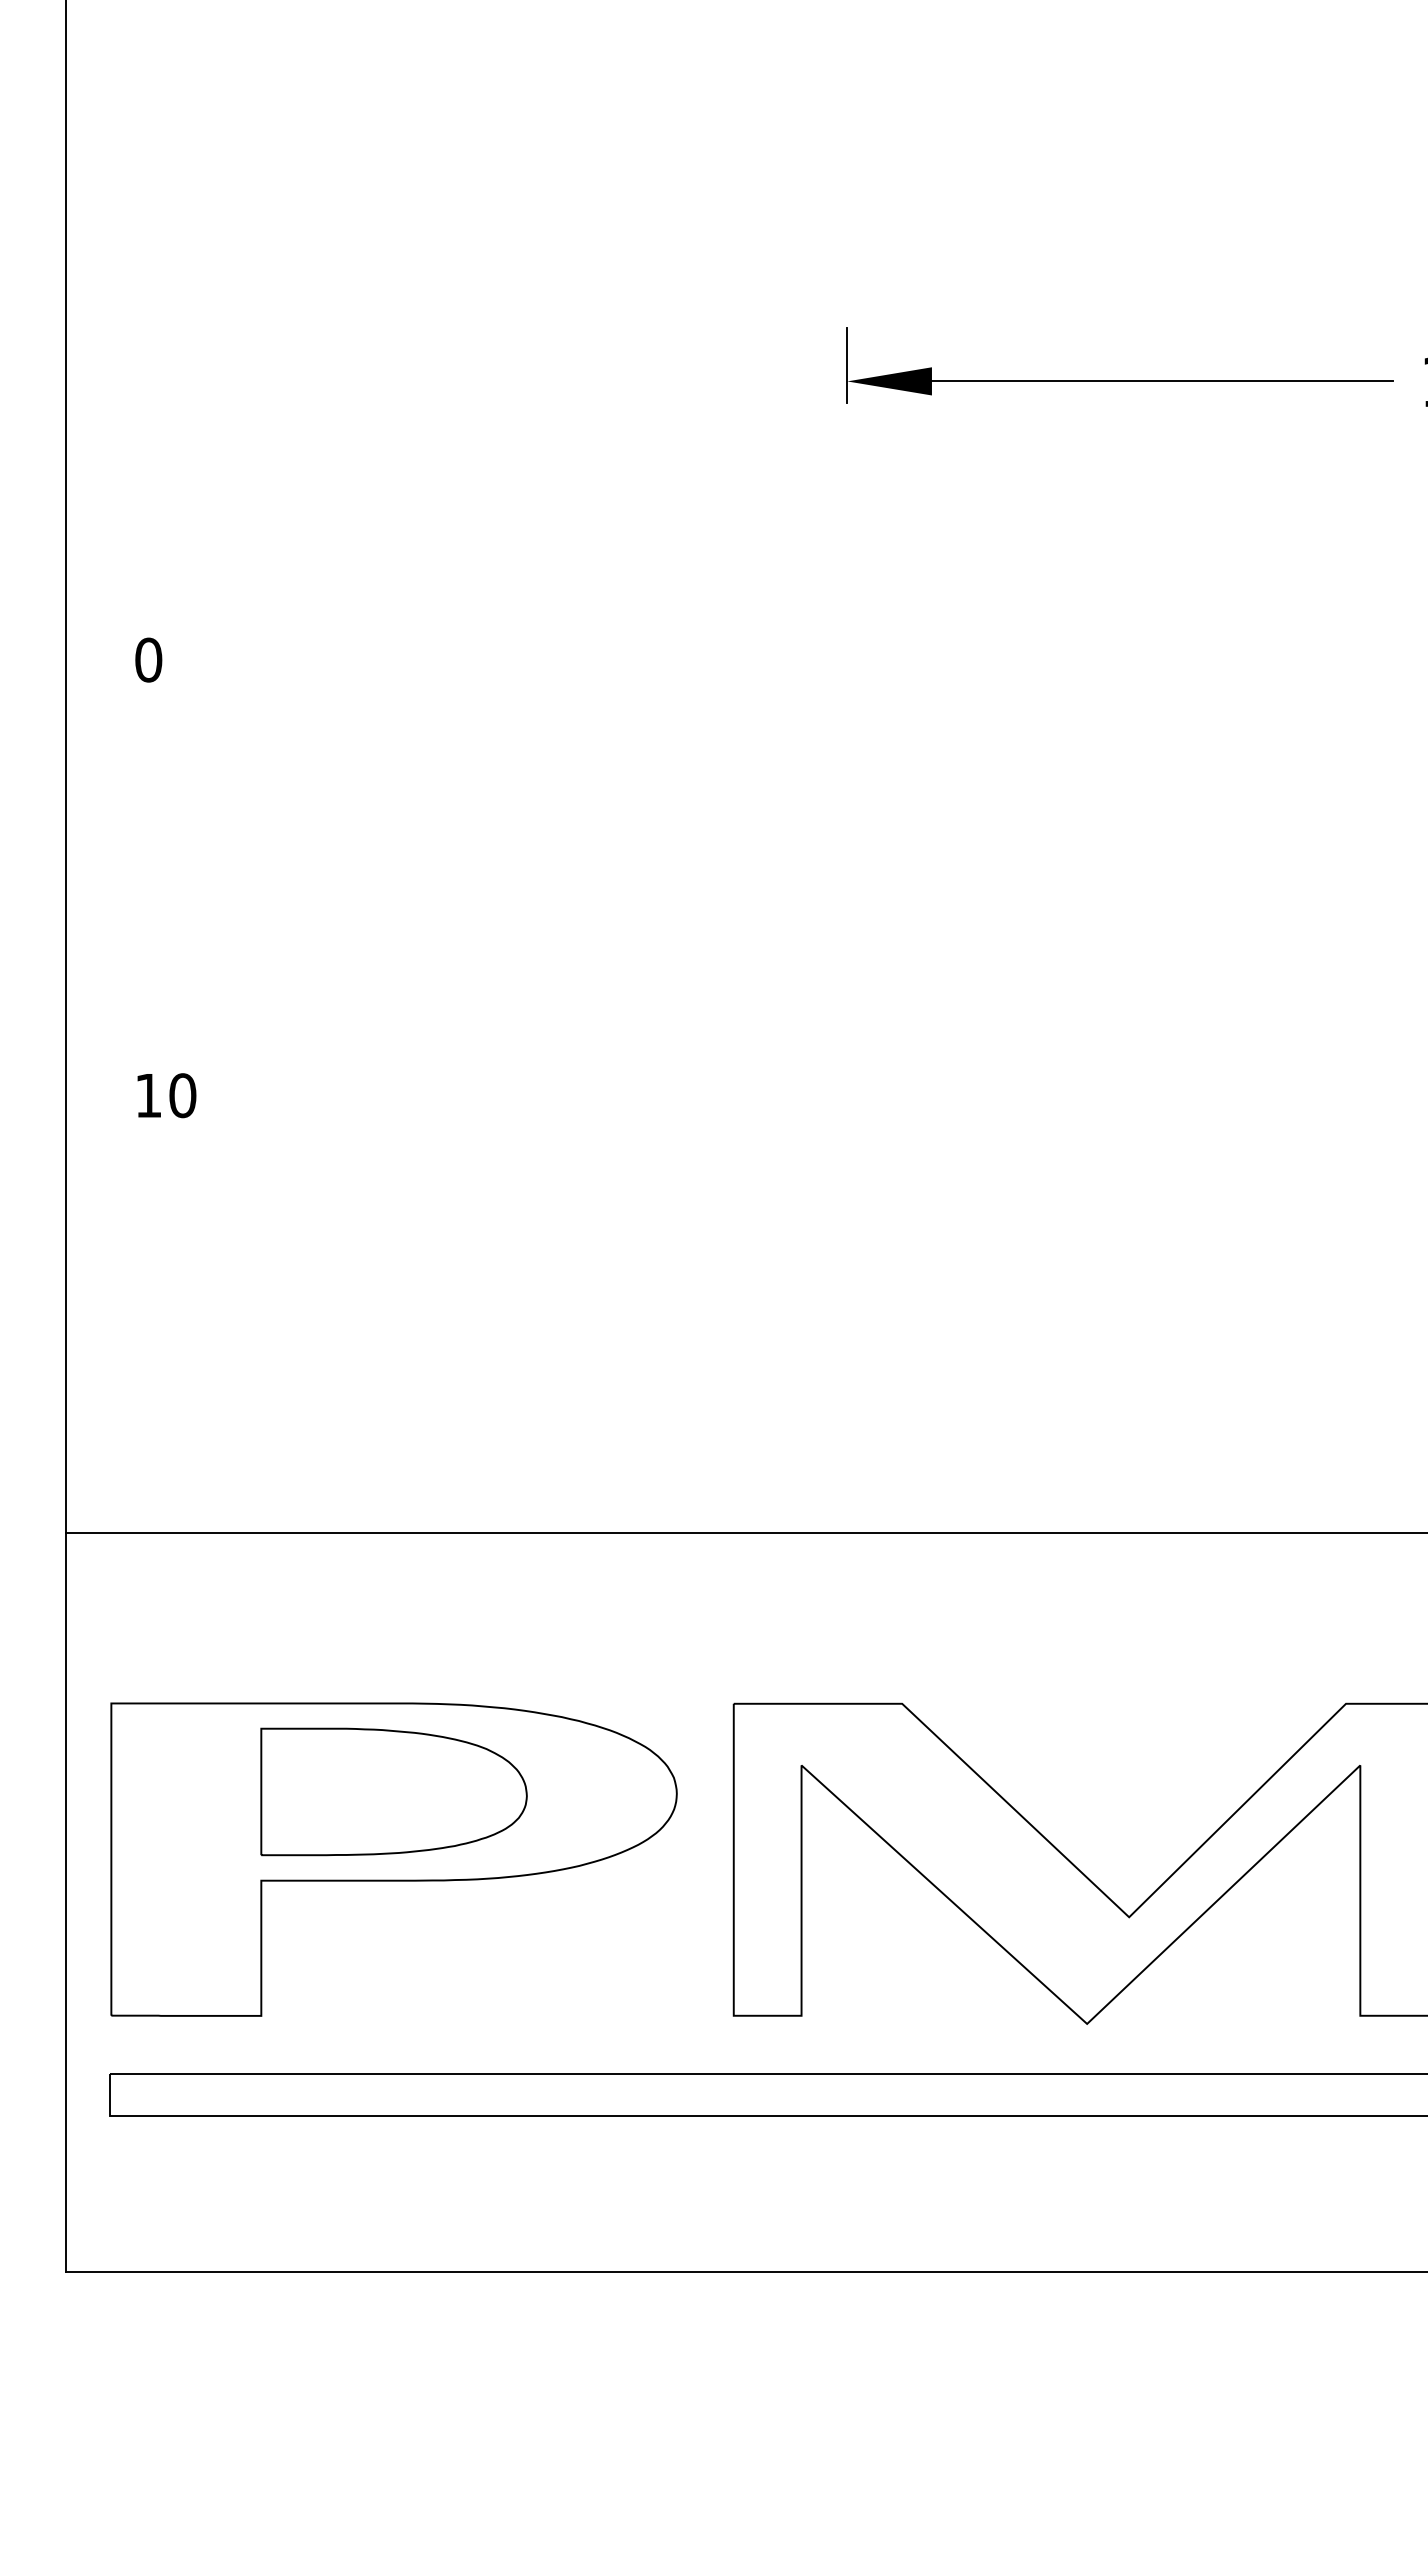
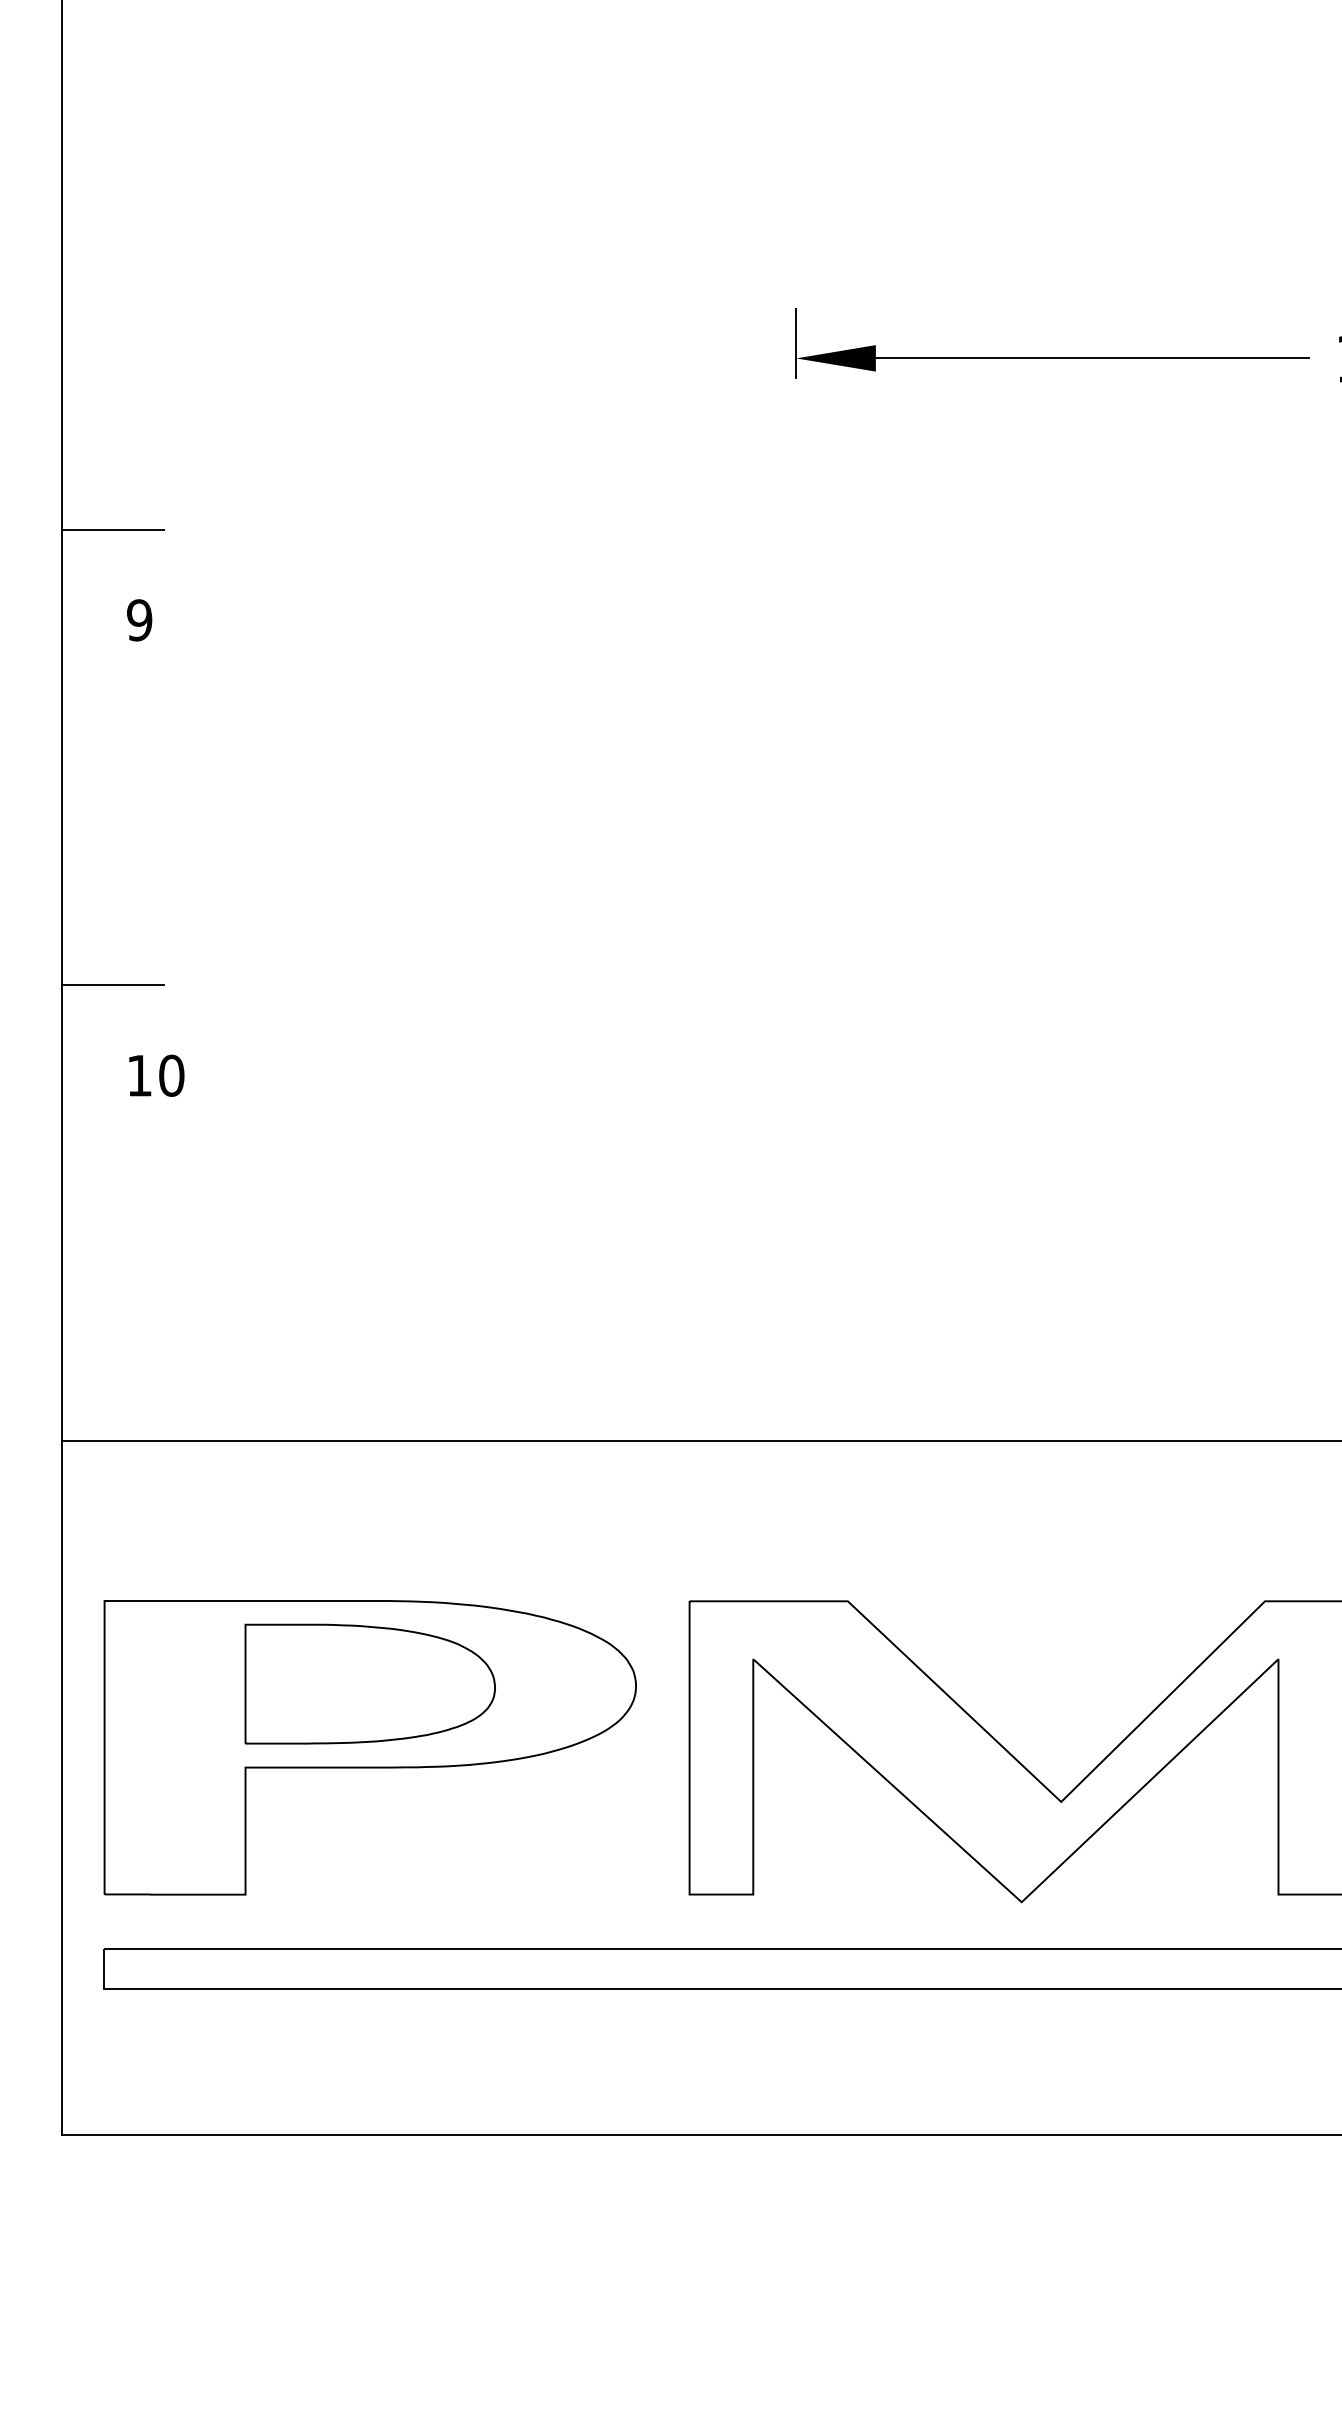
line: (120, 563) -> (113, 529), added
text: (148, 659) -> (139, 619), 0 -> 9
line: (120, 1048) -> (113, 985), added
text: (166, 1095) -> (156, 1075), moved

